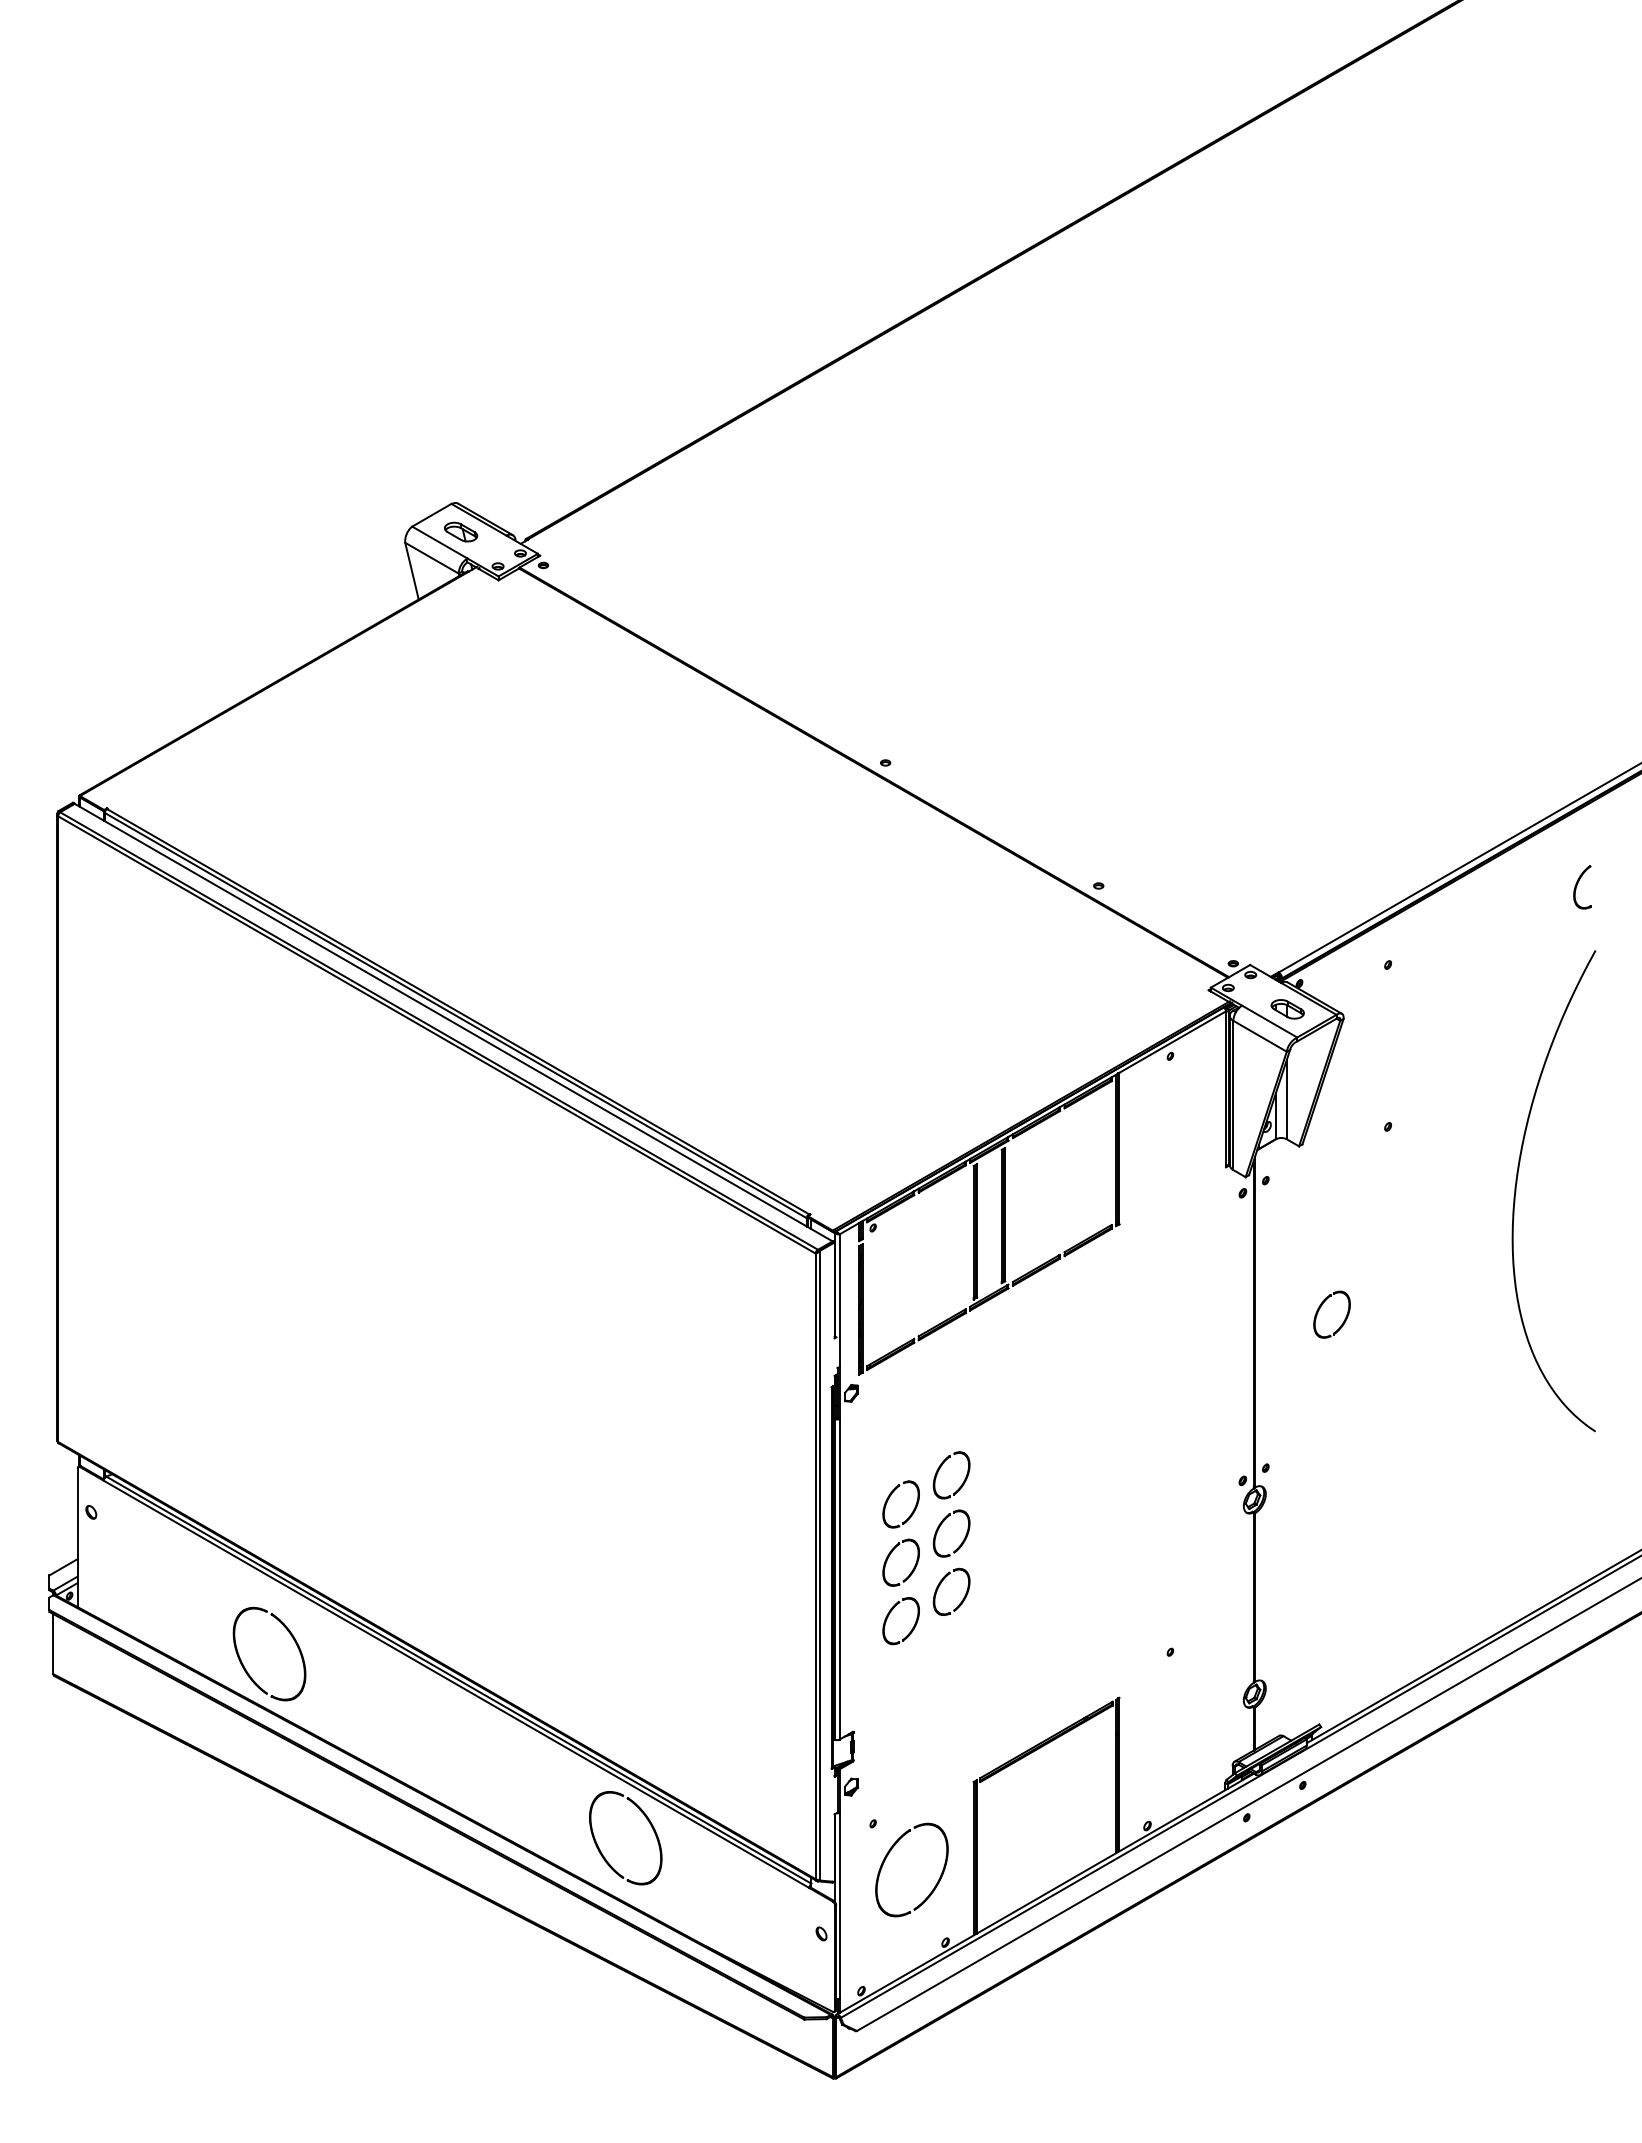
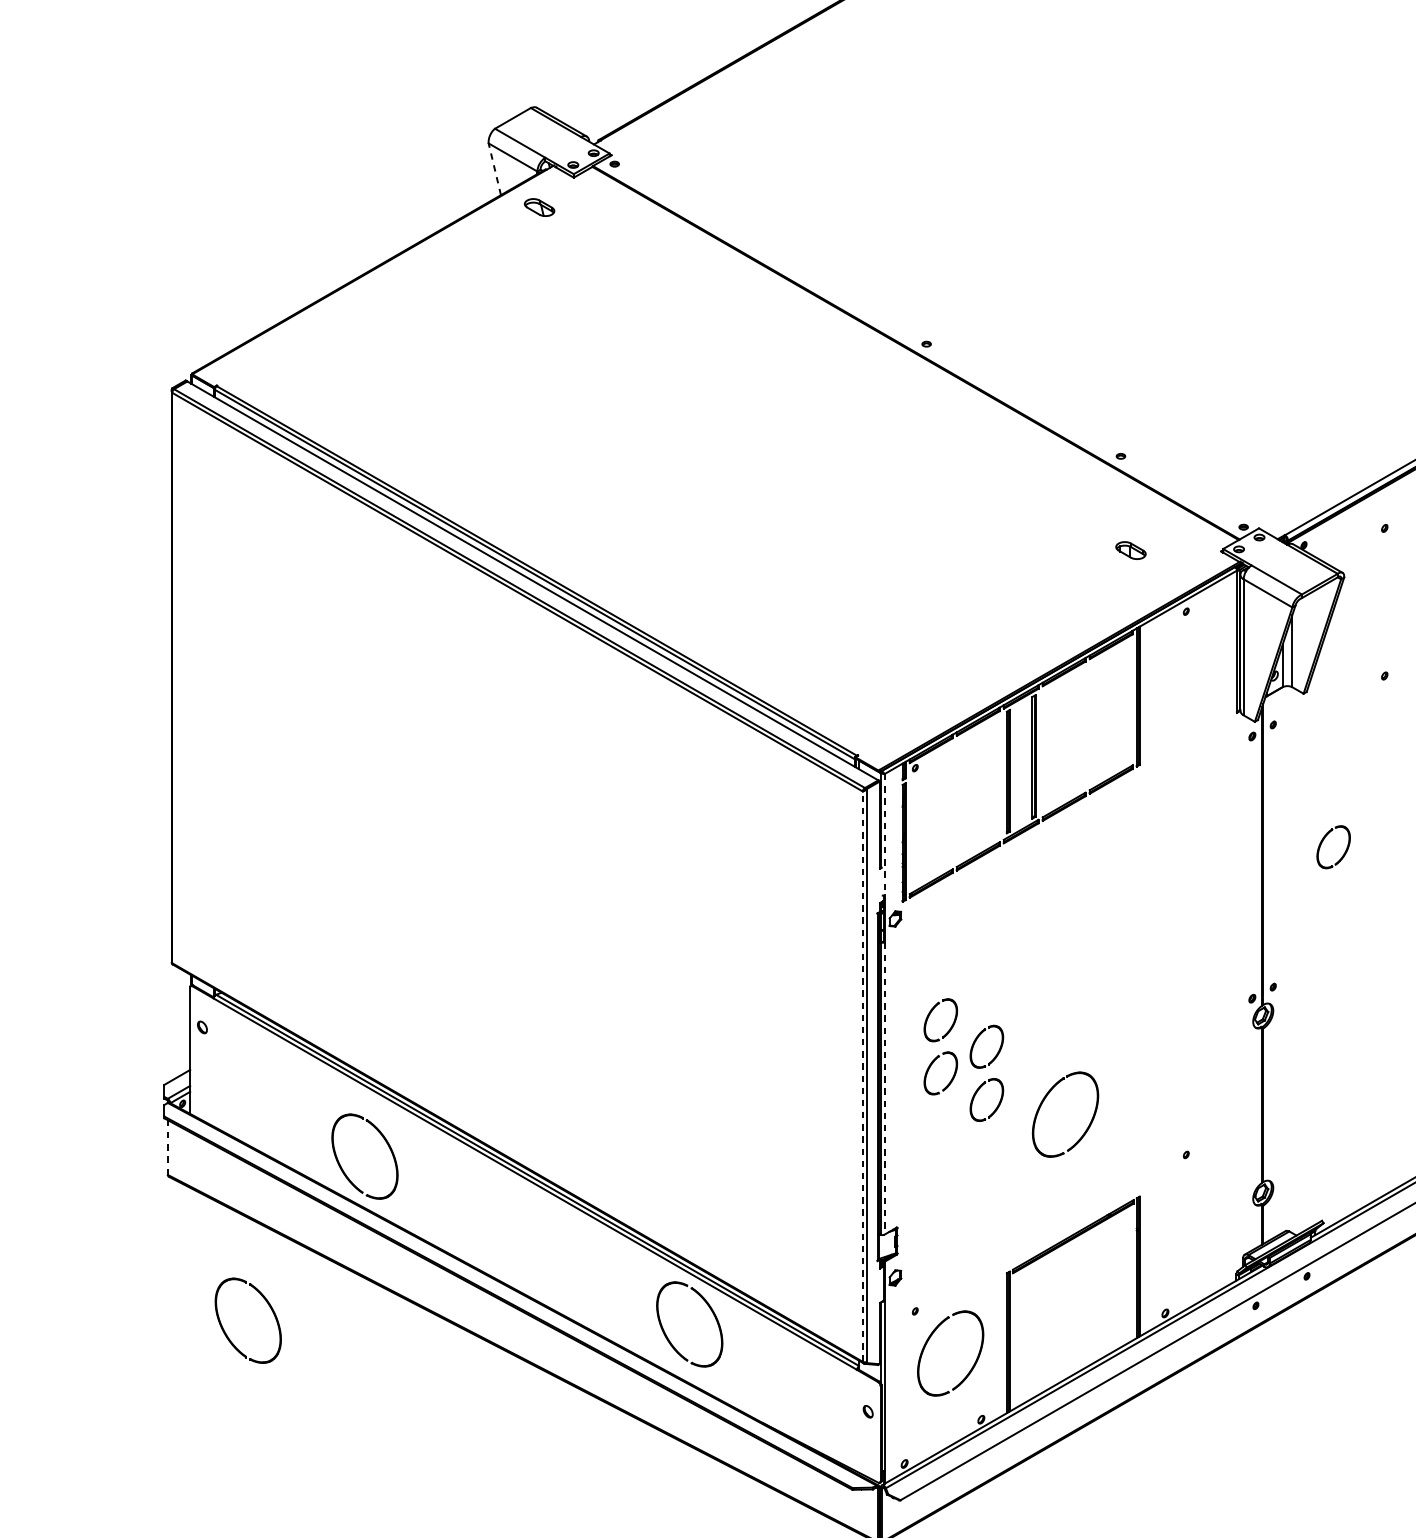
part: (461, 531) -> (539, 207), moved
line: (411, 570) -> (494, 168), solid -> dashed
part: (1287, 1009) -> (1130, 550), moved
line: (839, 1301) -> (884, 835), solid -> dashed
part: (939, 1470) -> (975, 989), removed
line: (815, 1566) -> (862, 1076), solid -> dashed
line: (839, 1579) -> (884, 1088), solid -> dashed
part: (1014, 1593) -> (1044, 1101), added
part: (889, 1615) -> (930, 1121), removed
line: (53, 1643) -> (168, 1146), solid -> dashed
part: (165, 1820) -> (270, 1308), added

